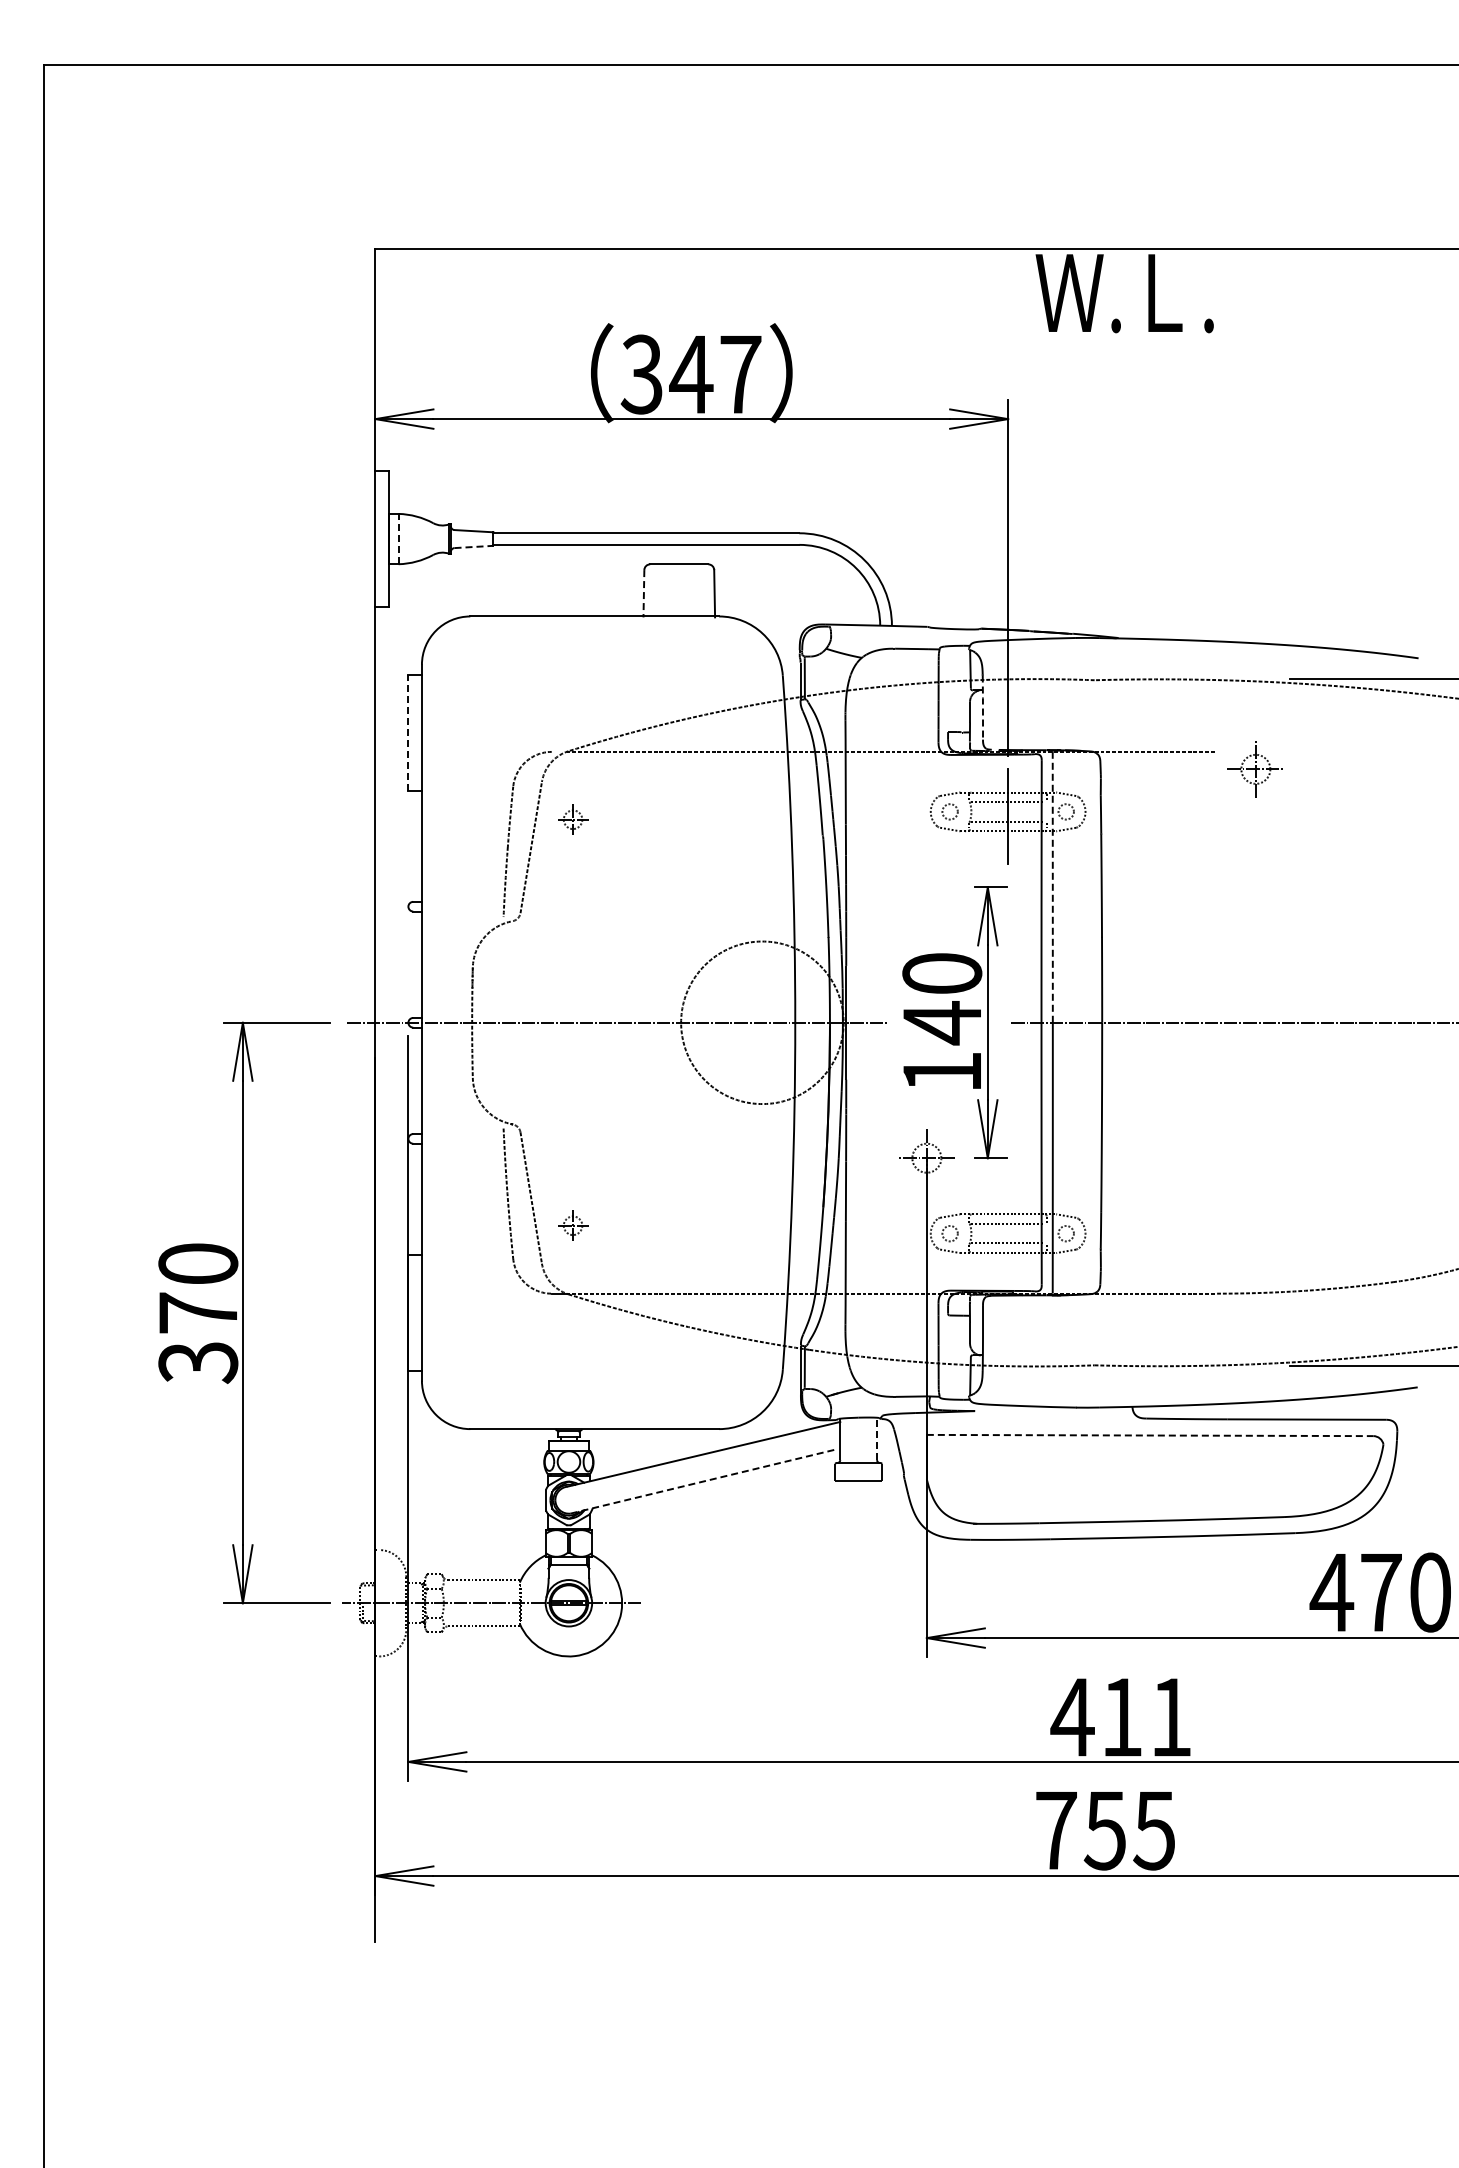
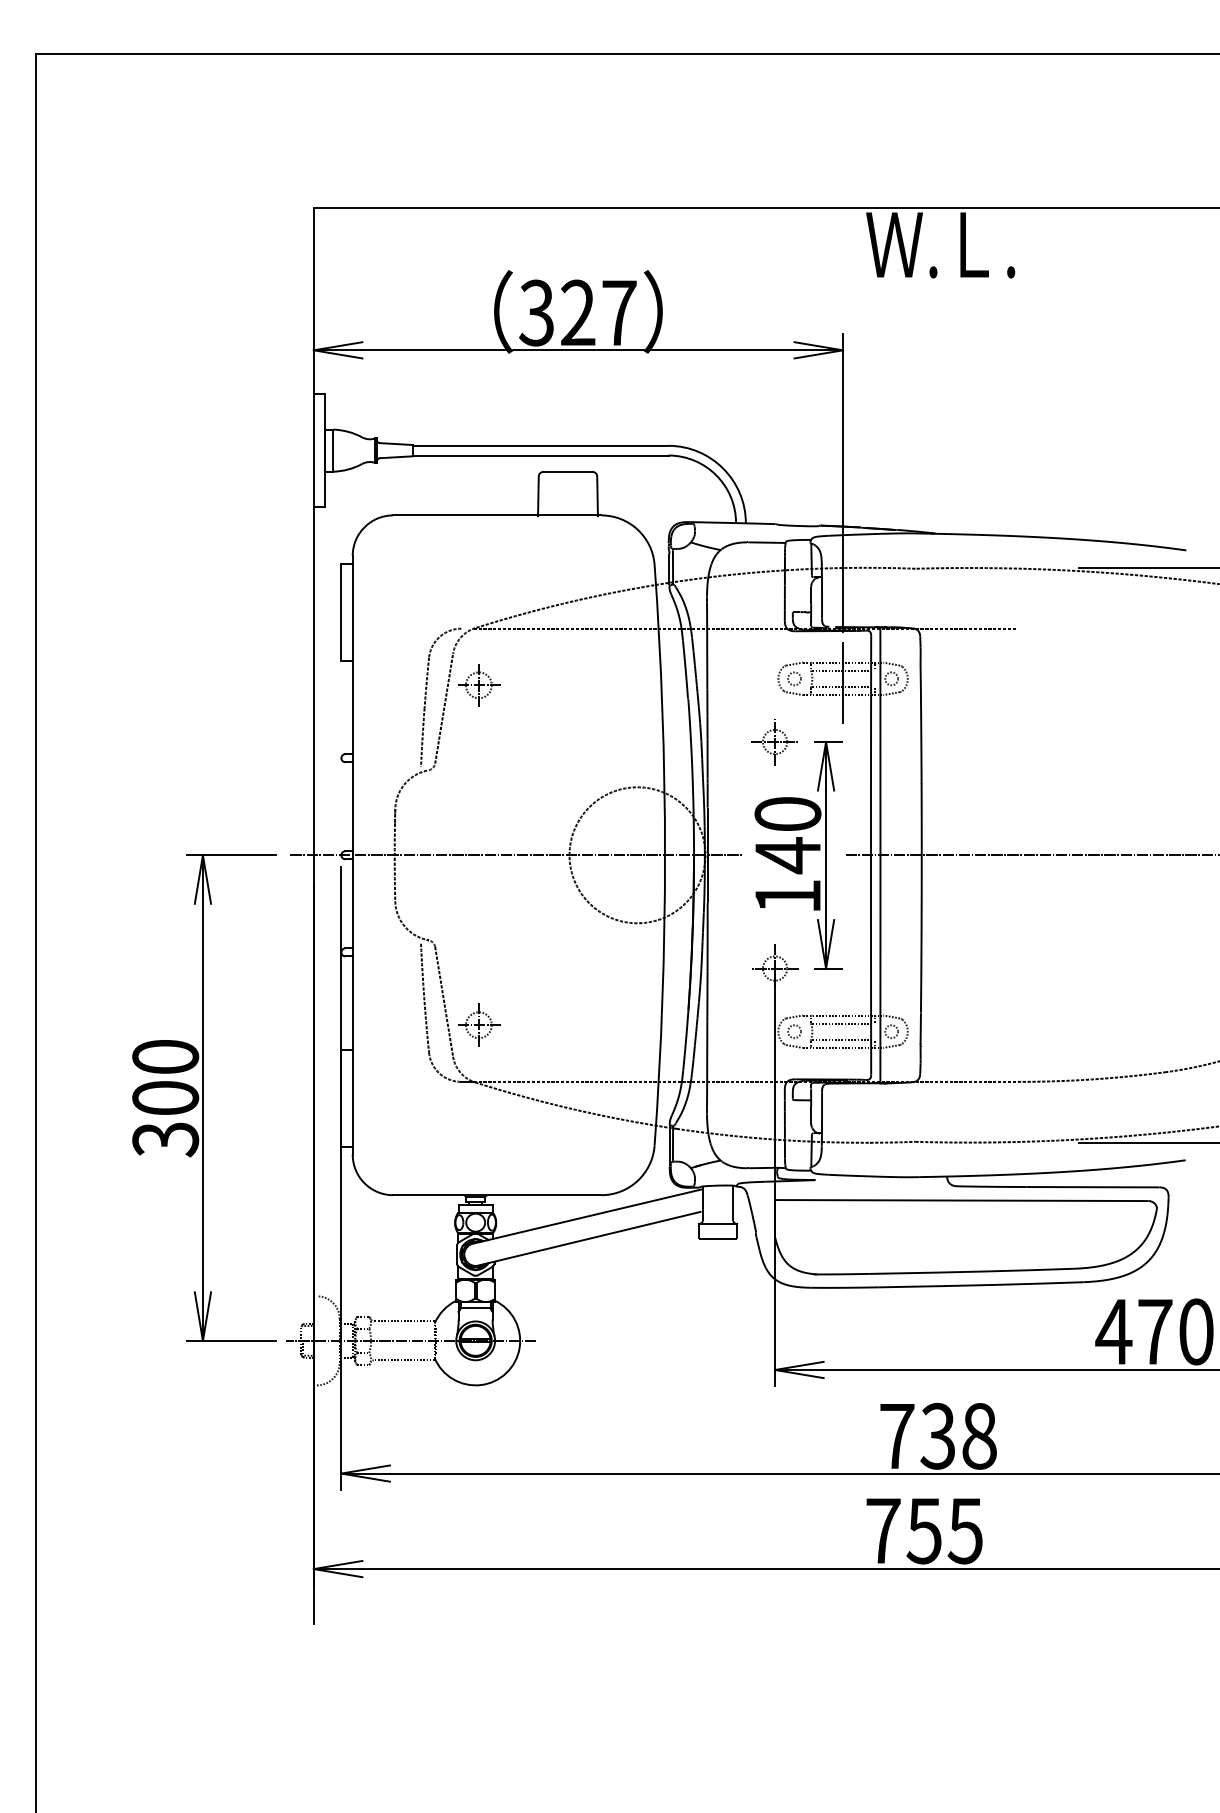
text: (691, 373) -> (578, 312), 347 -> 327
line: (398, 538) -> (333, 450), dashed -> solid
line: (474, 546) -> (396, 456), dashed -> solid
line: (643, 593) -> (538, 496), dashed -> solid
line: (982, 708) -> (821, 592), dashed -> solid
line: (408, 732) -> (341, 612), dashed -> solid
part: (1254, 769) -> (773, 742), moved
part: (573, 819) -> (479, 685), size x1.67
line: (1052, 886) -> (880, 741), dashed -> solid
part: (573, 1225) -> (479, 1024), size x1.67
text: (198, 1312) -> (165, 1097), 370 -> 300
line: (1150, 1435) -> (962, 1200), dashed -> solid
line: (877, 1438) -> (733, 1203), dashed -> solid
line: (704, 1481) -> (589, 1239), dashed -> solid
text: (1120, 1717) -> (937, 1436), 411 -> 738

